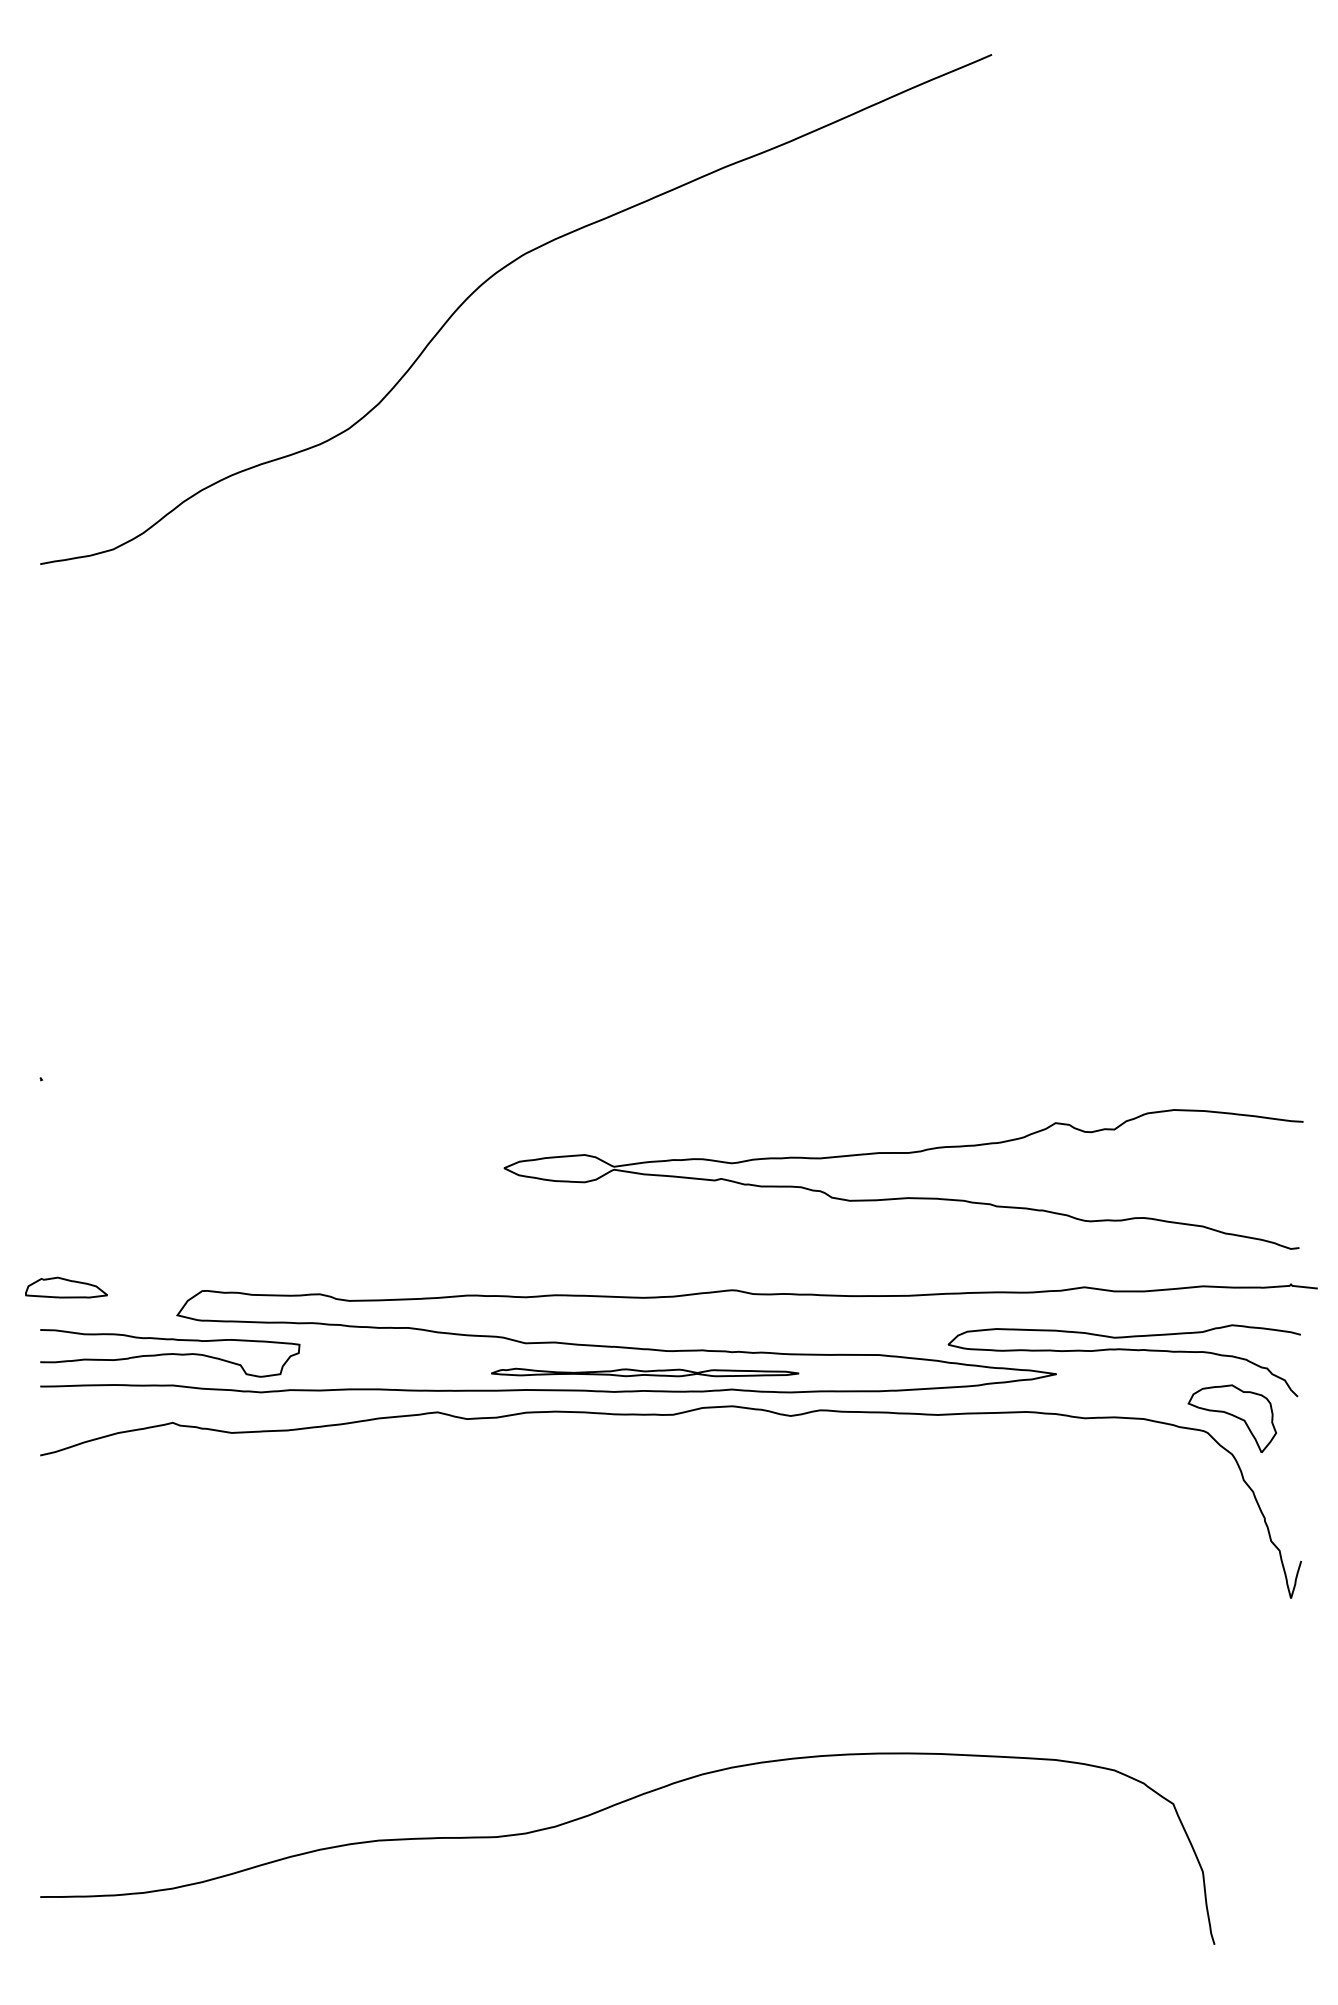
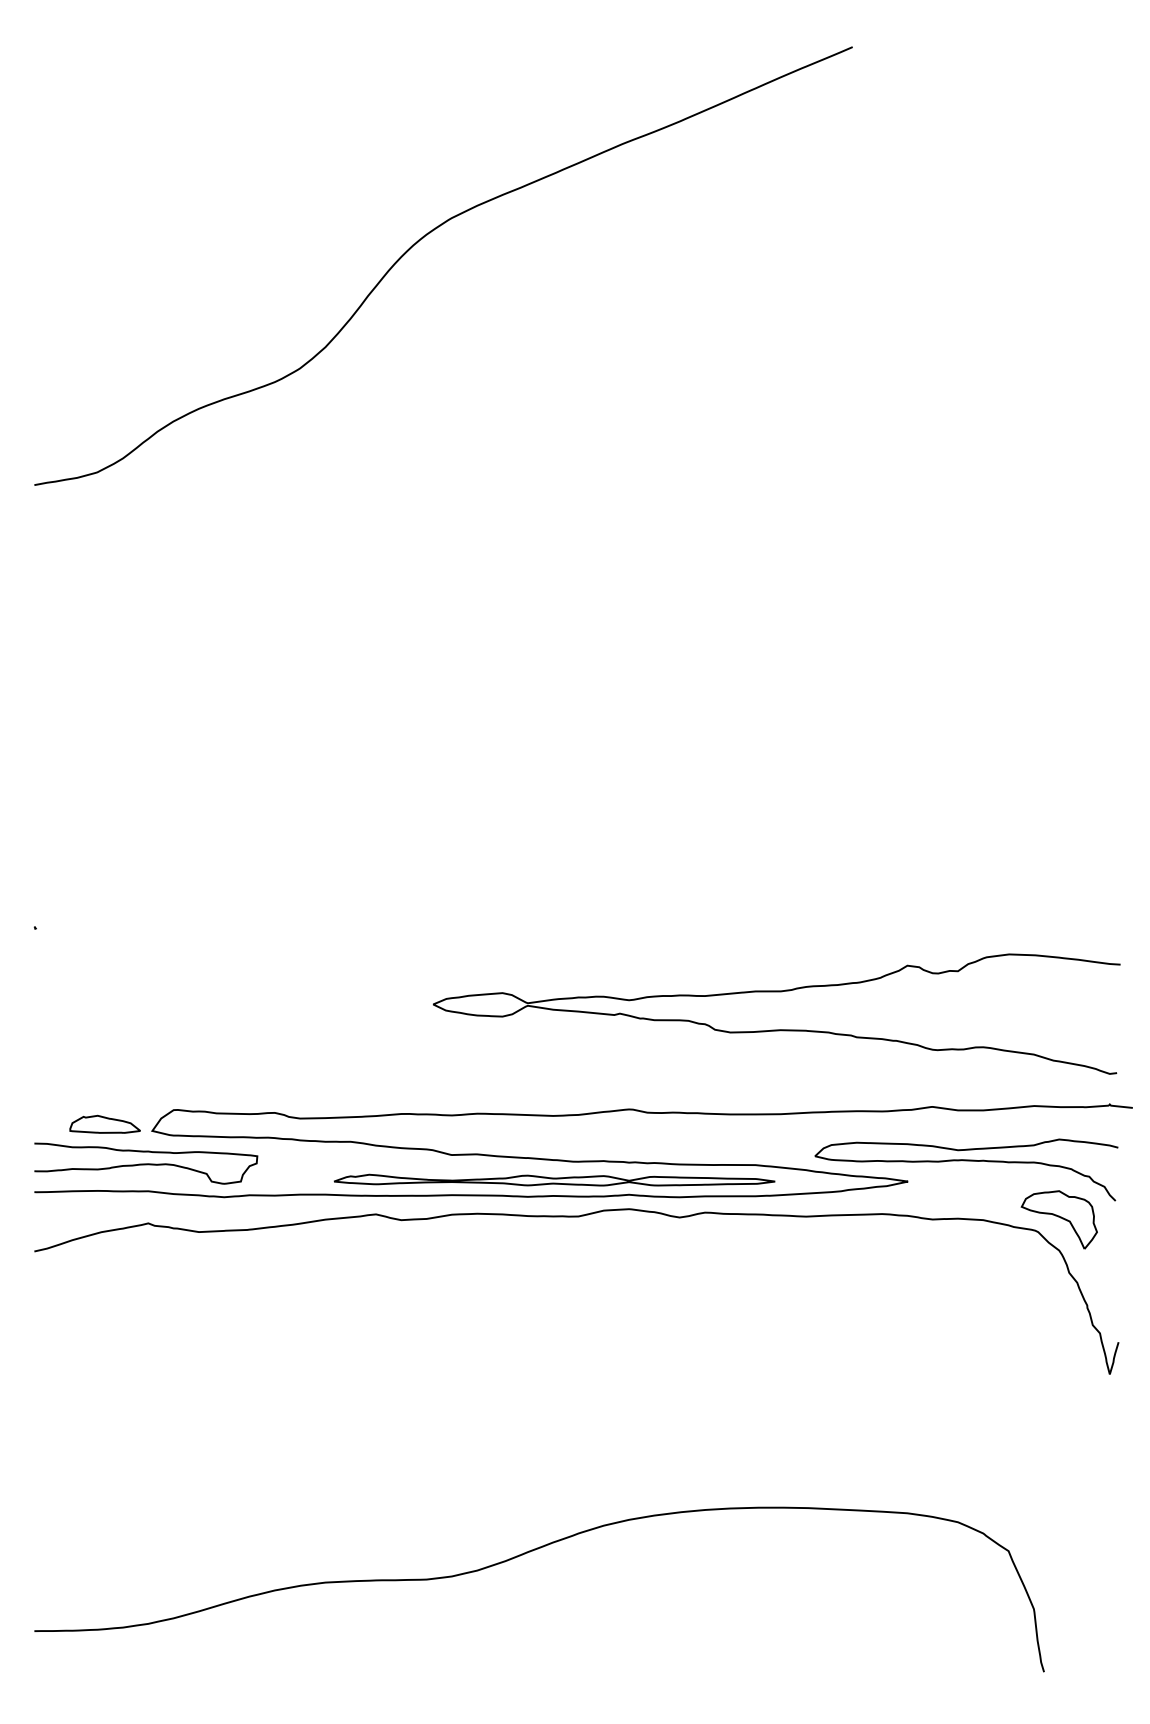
part: (66, 1287) -> (105, 1124), moved
part: (644, 1372) -> (553, 1180), size x1.67

